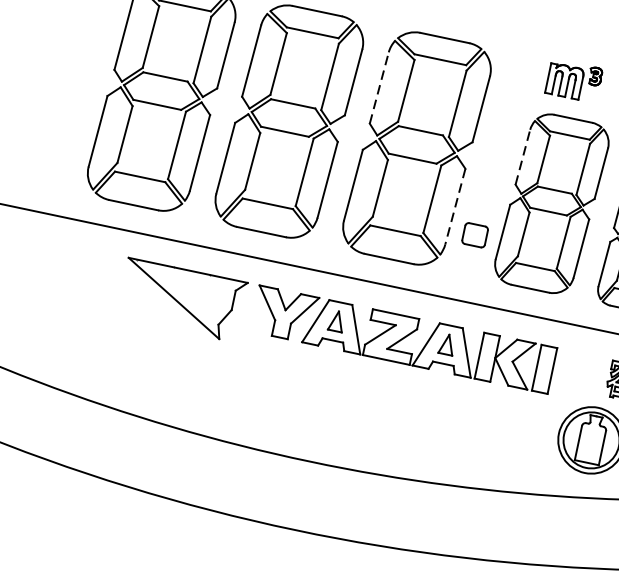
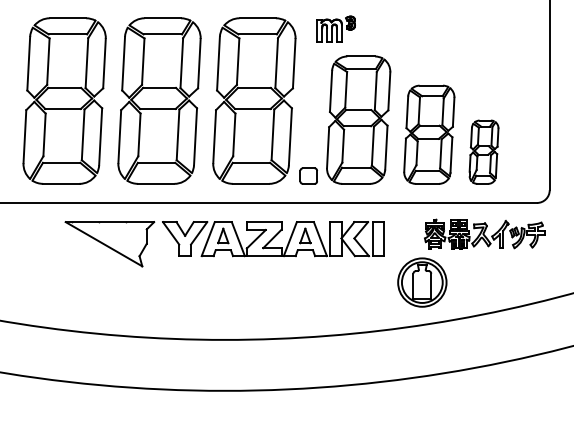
part: (573, 79) -> (335, 28), moved
line: (379, 87) -> (218, 63), dashed -> solid
line: (523, 157) -> (331, 91), dashed -> solid
line: (455, 206) -> (290, 136), dashed -> solid
part: (474, 234) -> (308, 175), moved

